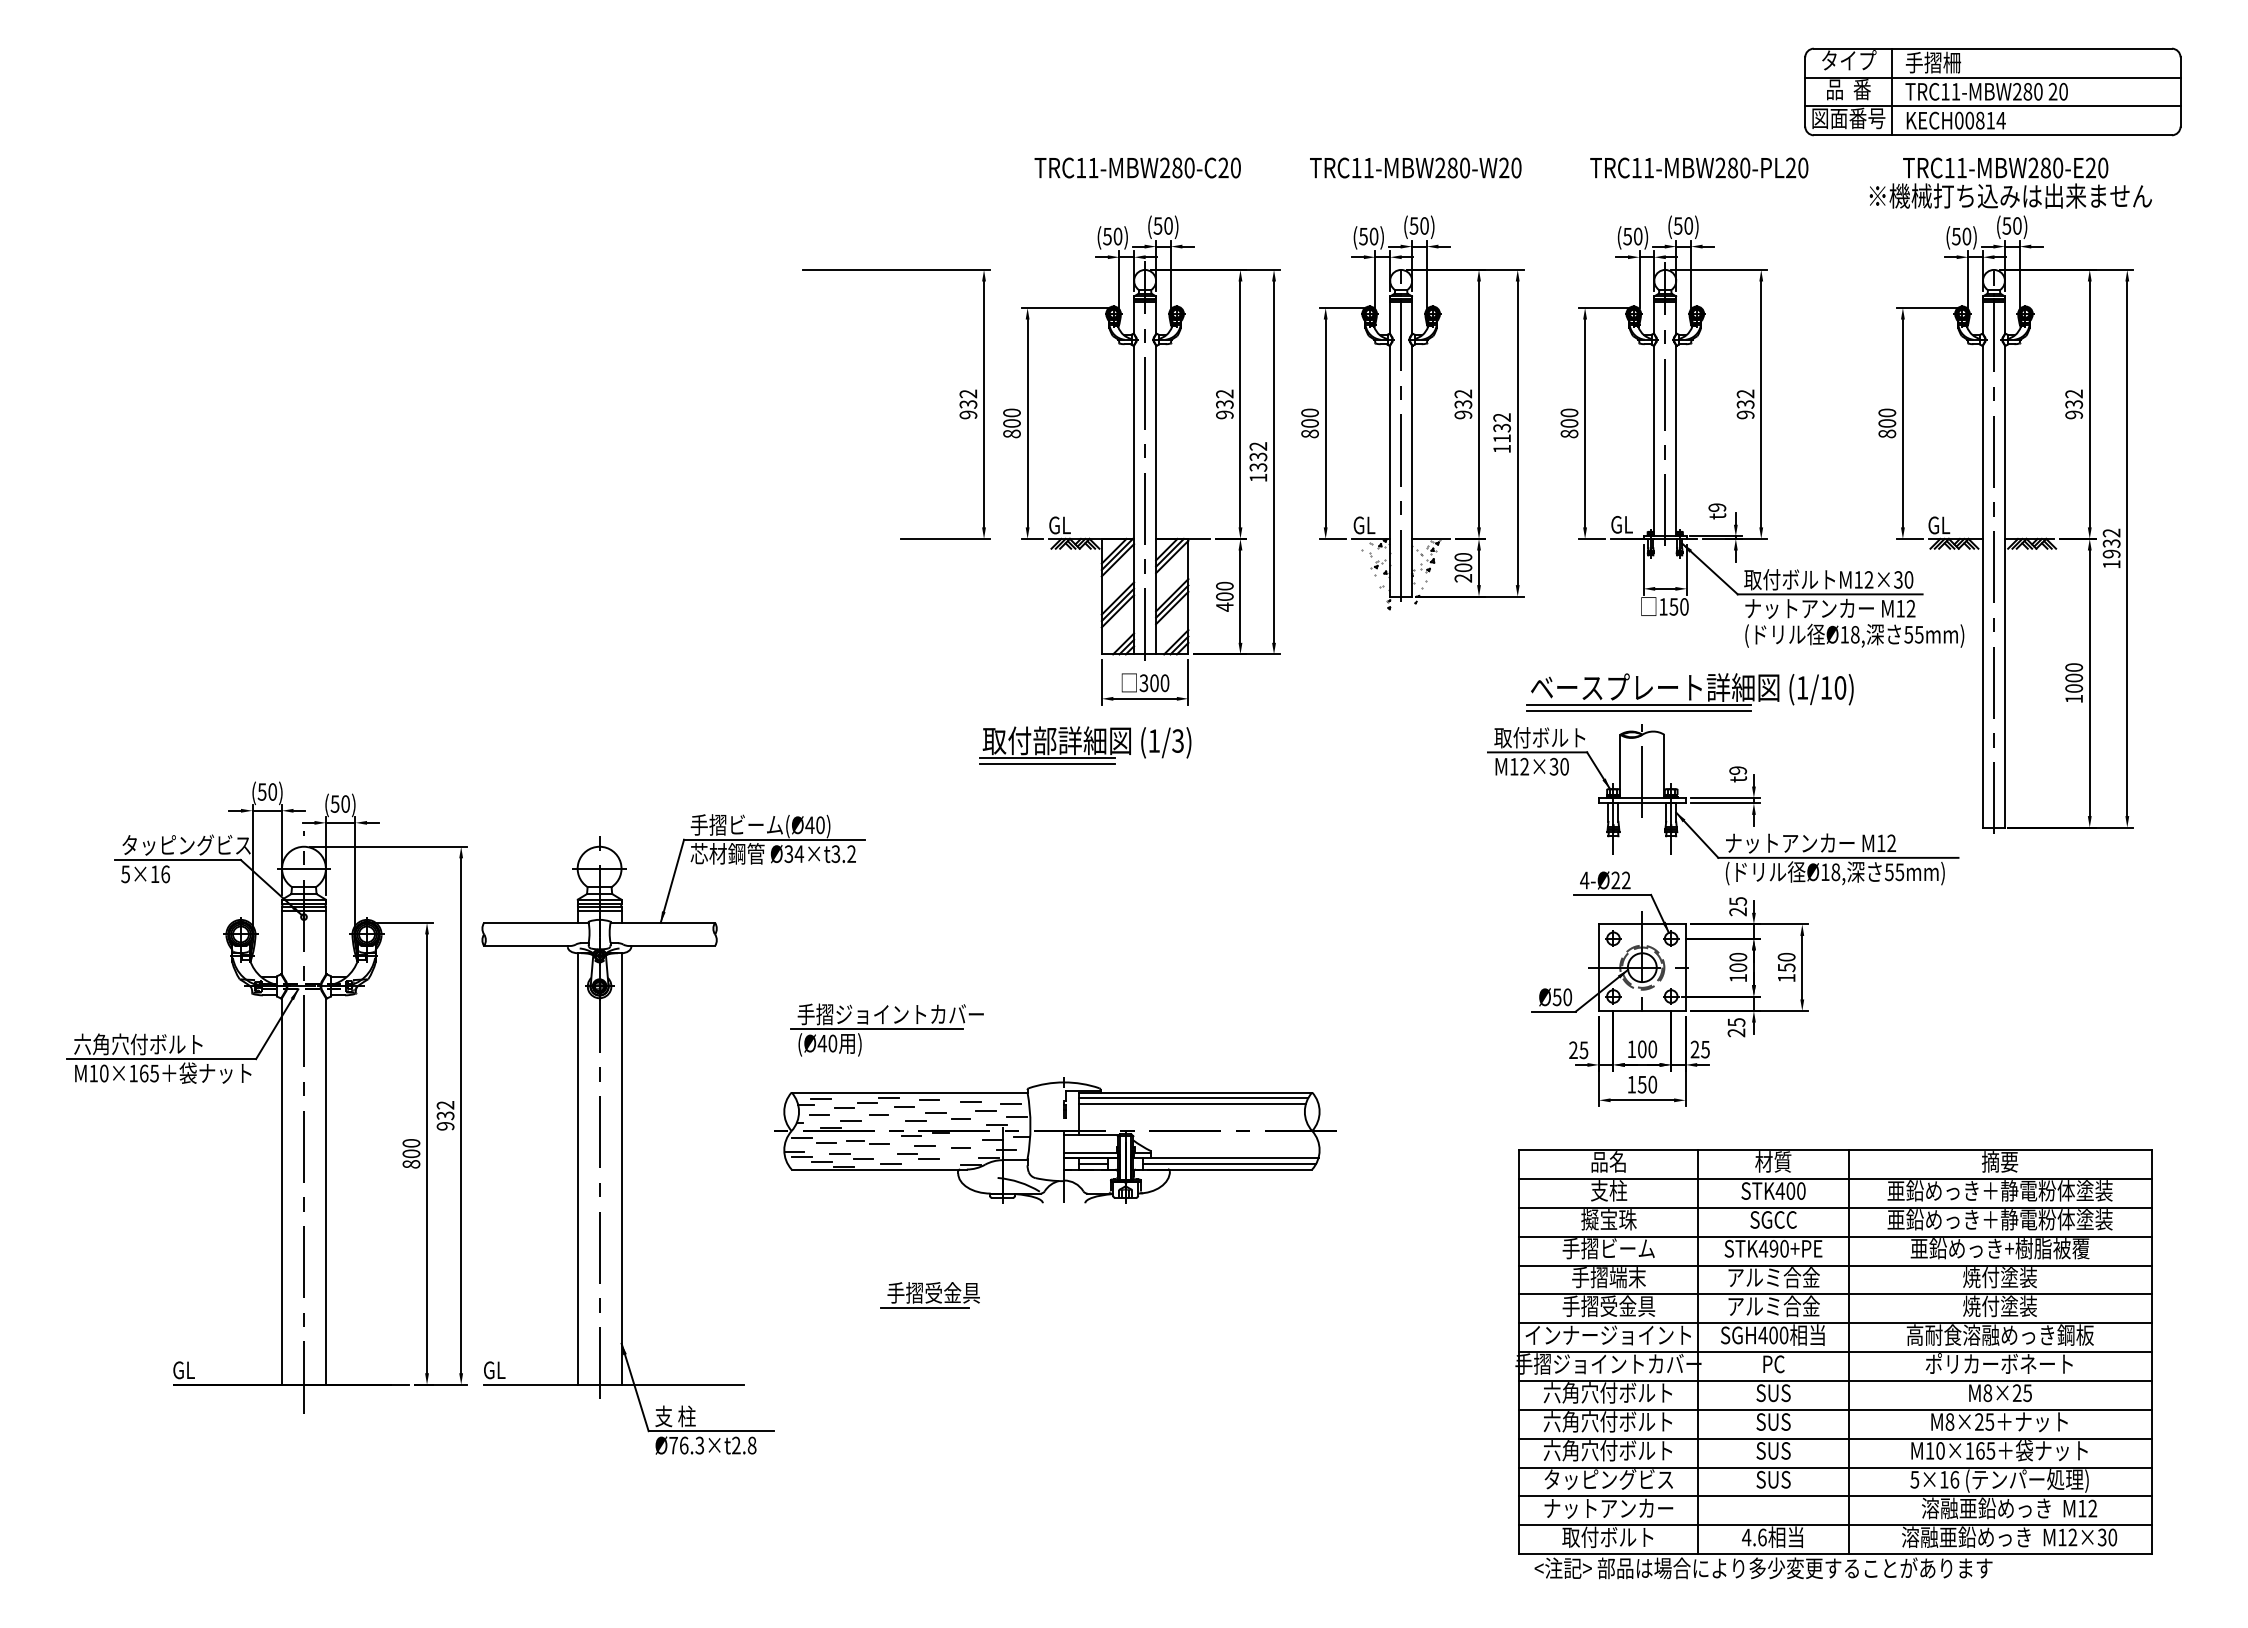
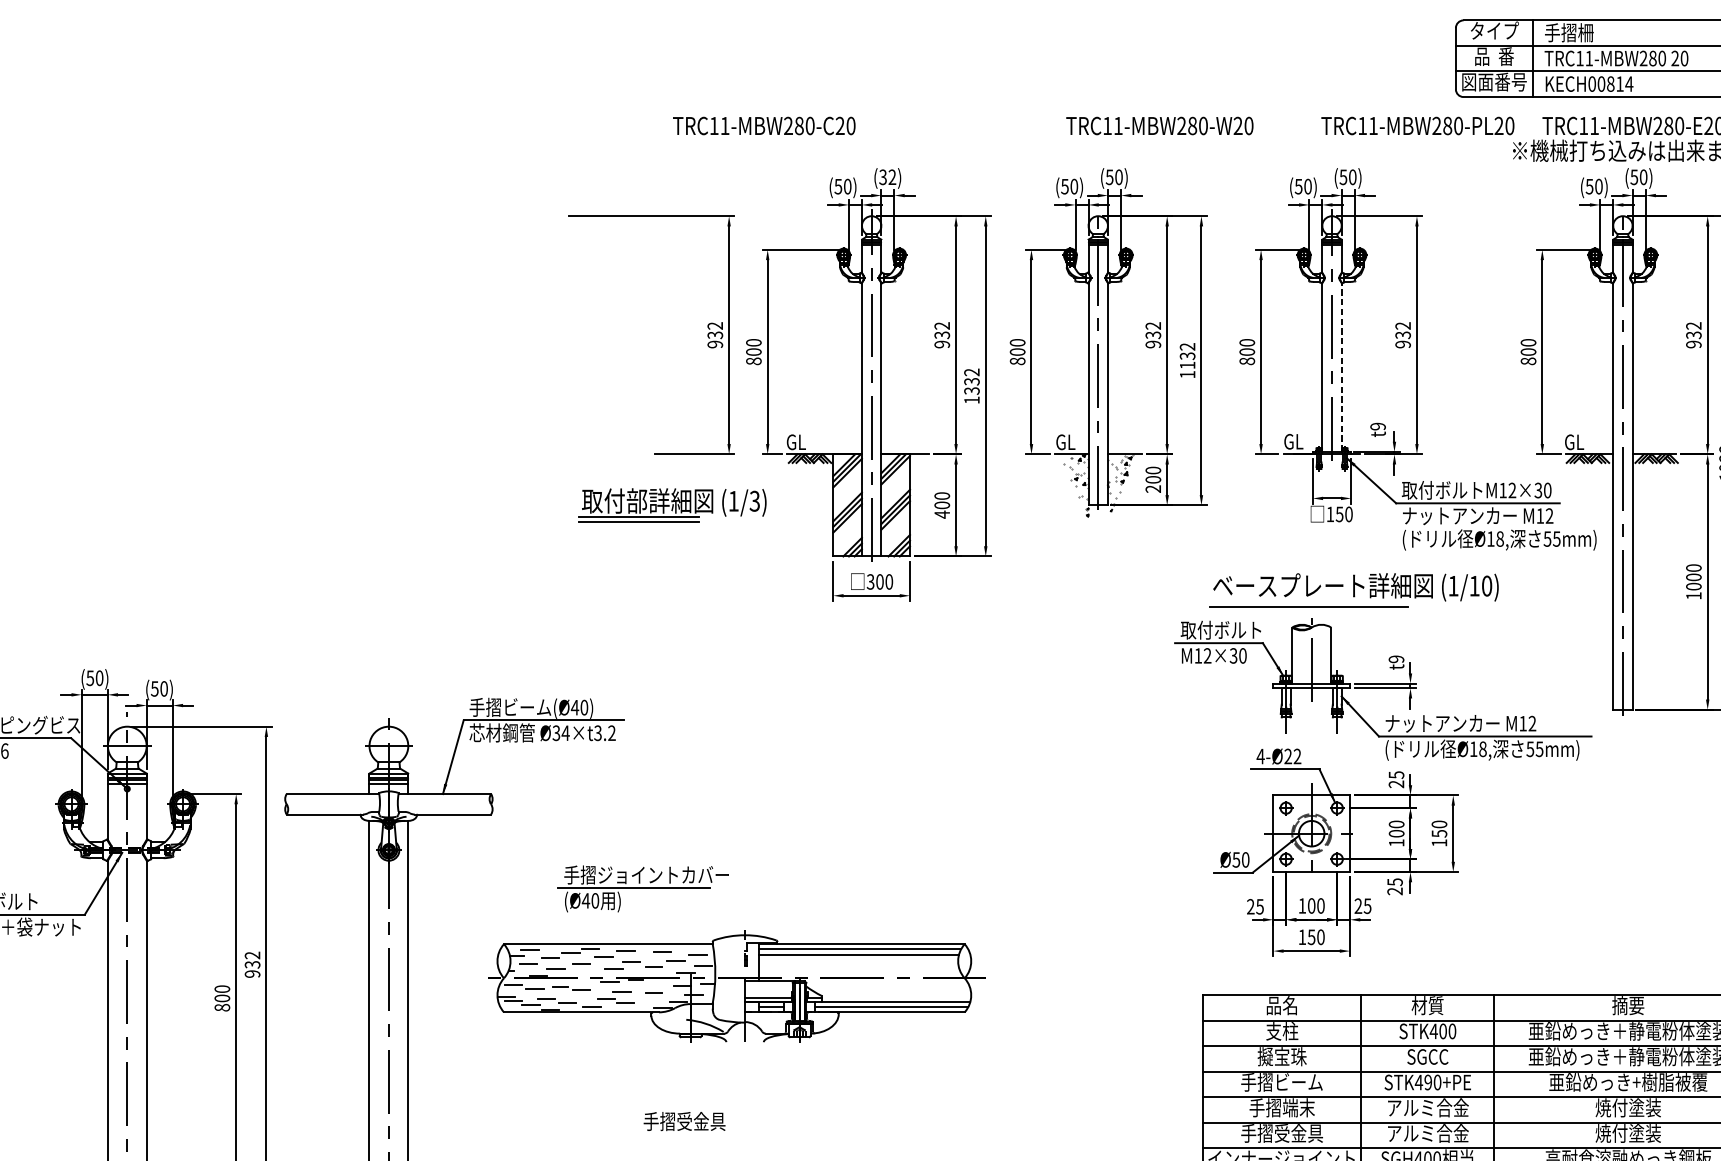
text: (1137, 167) -> (764, 125), moved
text: (1415, 167) -> (1159, 125), moved
text: (1699, 167) -> (1418, 125), moved
text: (1163, 225) -> (887, 176), (50) -> (32)
line: (1676, 440) -> (1341, 367), solid -> dashed
line: (1639, 705) -> (1309, 601), removed
part: (1085, 745) -> (672, 505), moved
part: (1055, 1140) -> (737, 986), moved
line: (924, 1307) -> (676, 1134), removed

